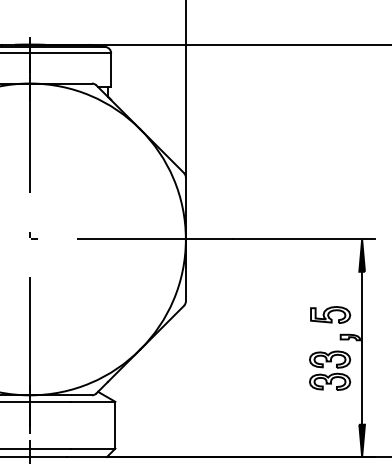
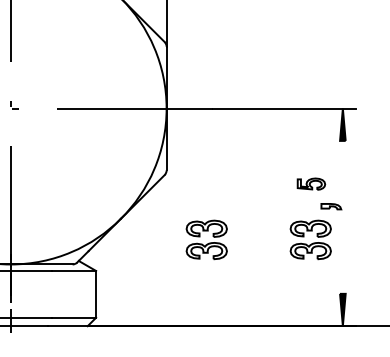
part: (330, 314) -> (311, 183), size x0.7
line: (362, 347) -> (343, 216), removed
part: (226, 370) -> (207, 239), added

